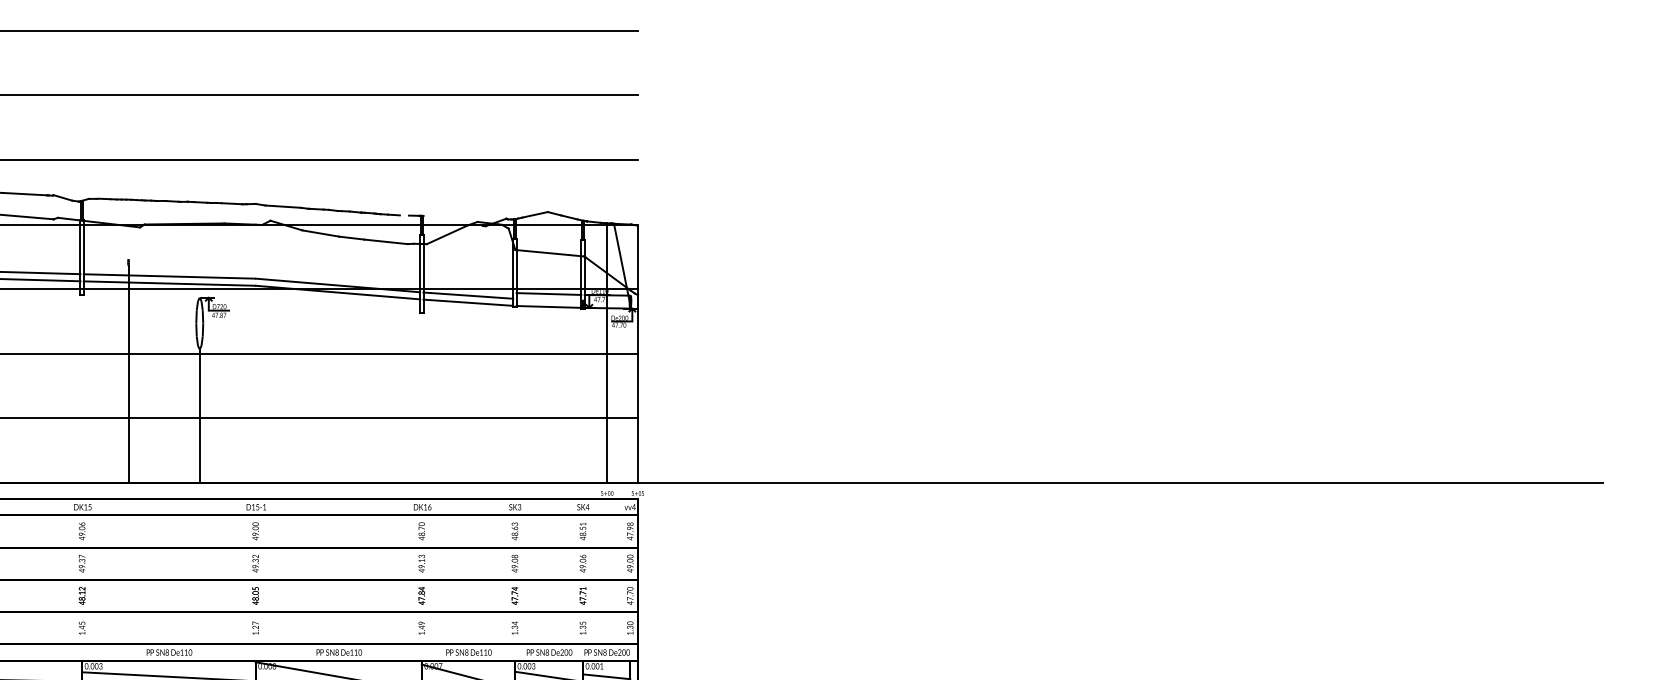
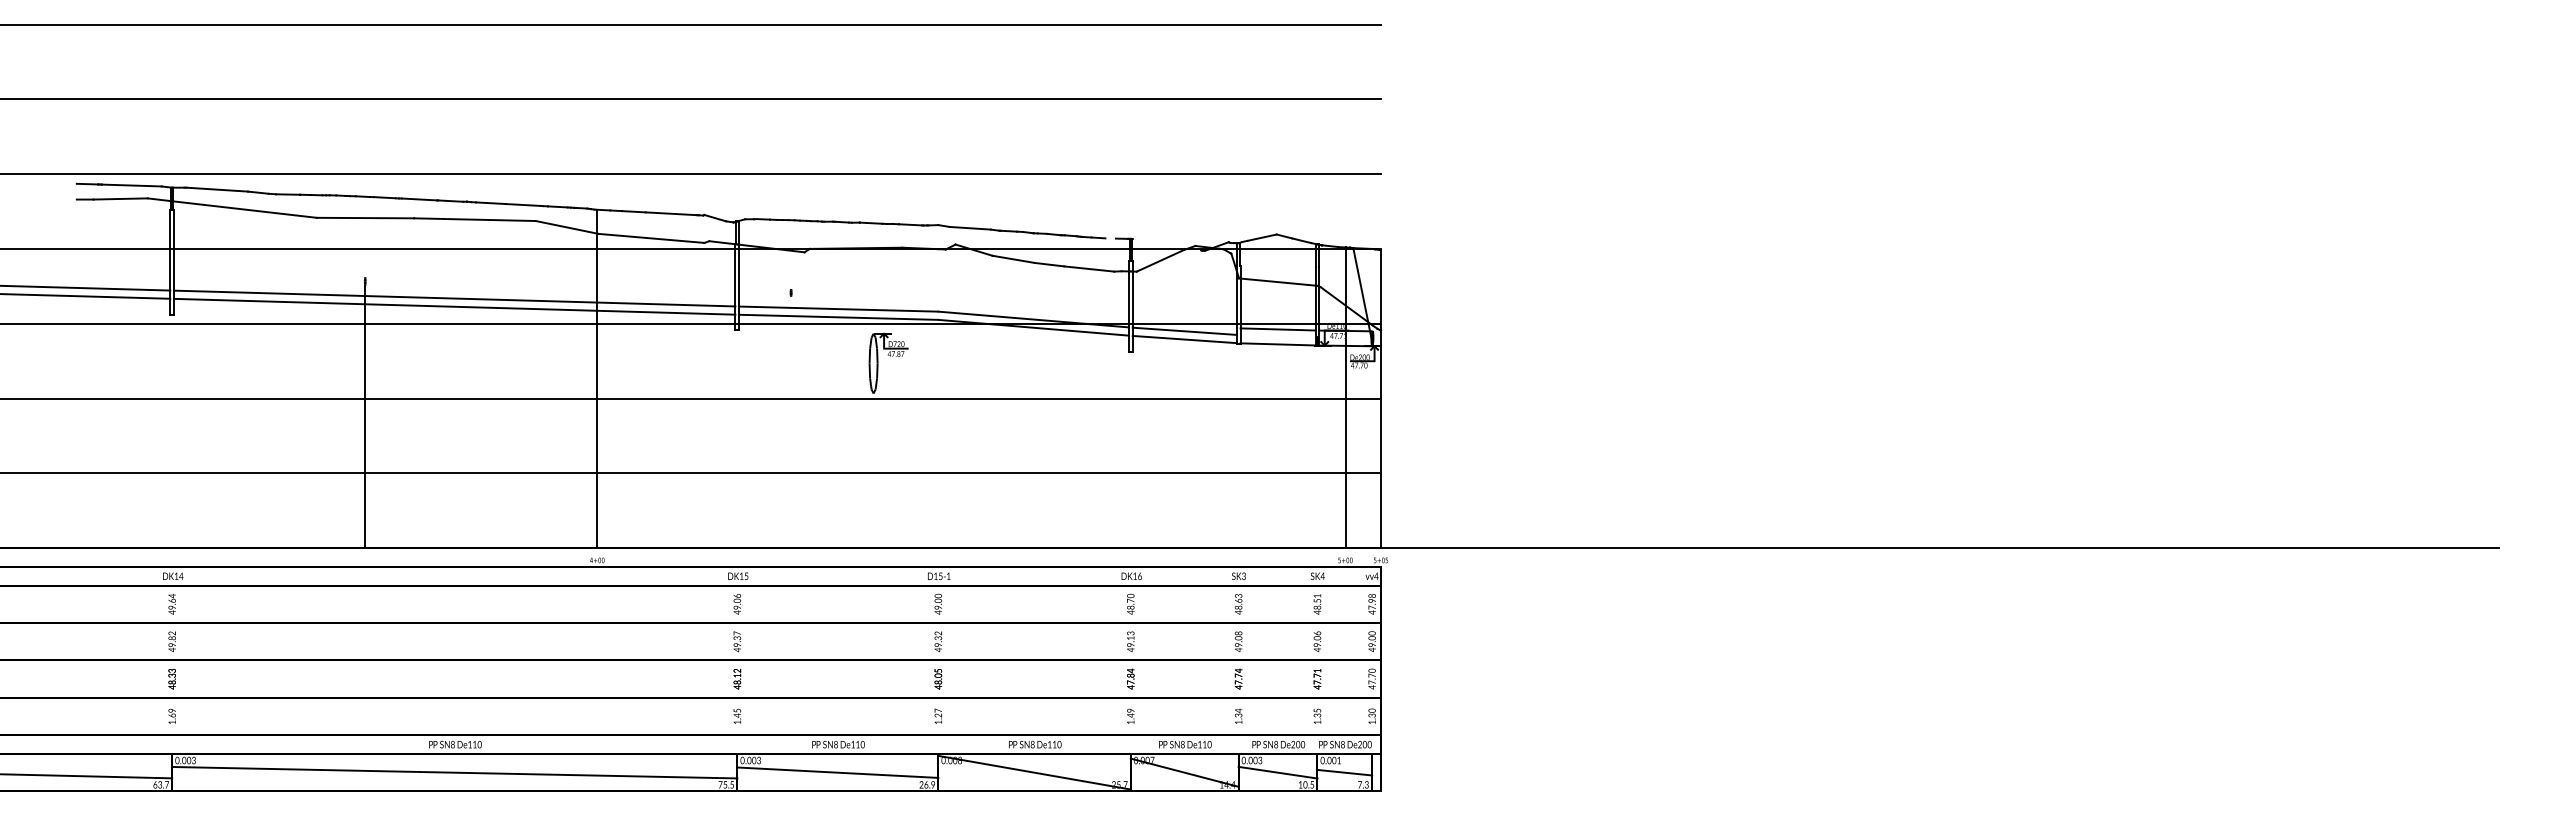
line: (128, 374) -> (791, 422), removed
line: (199, 415) -> (873, 470), removed

